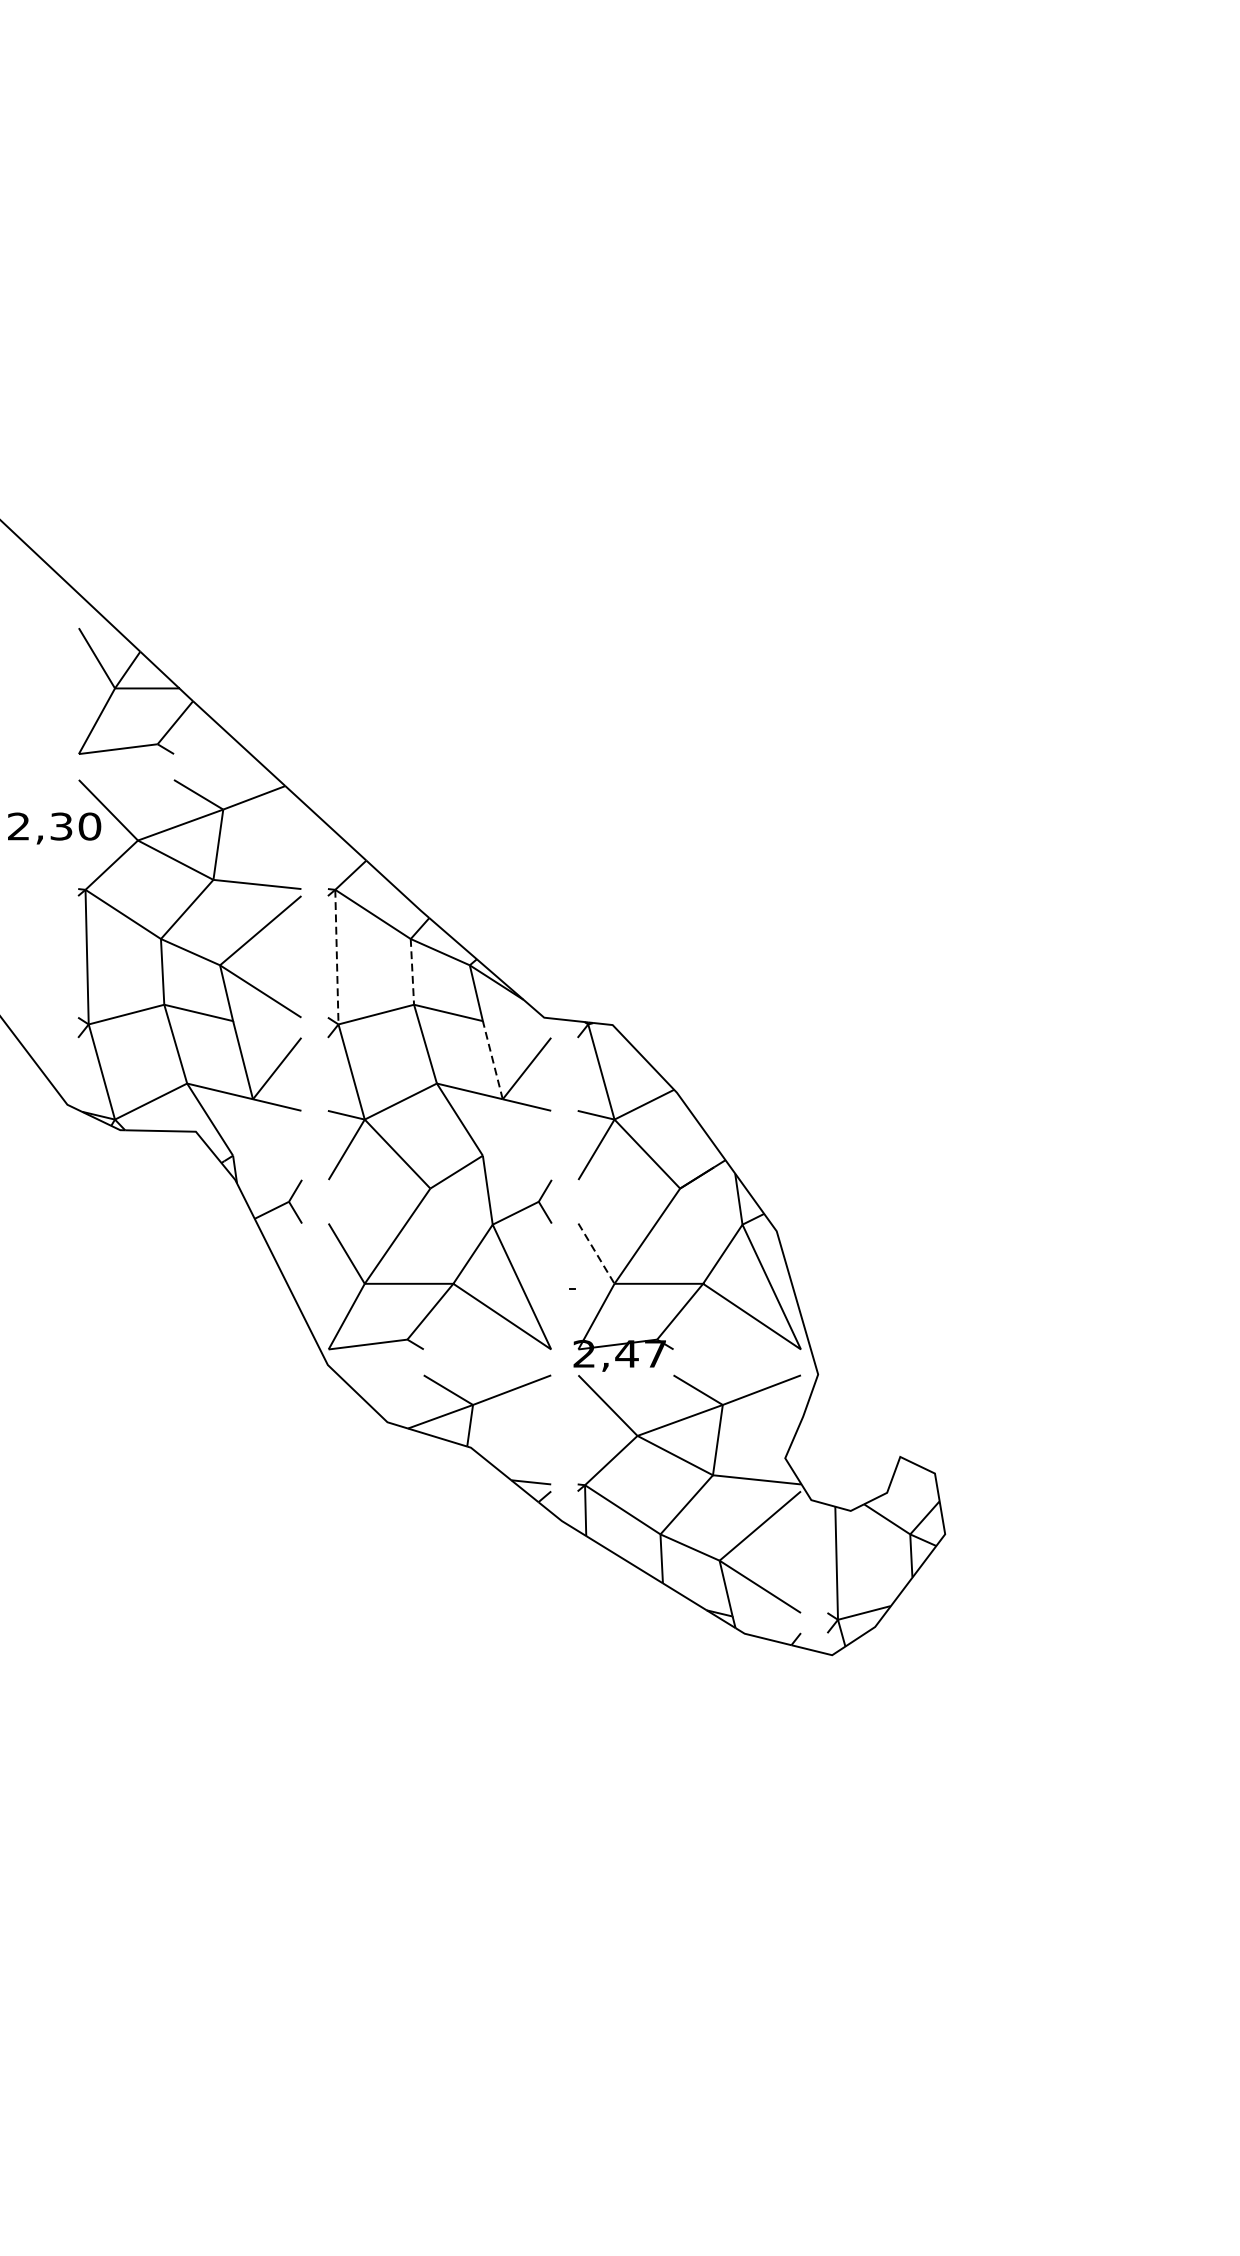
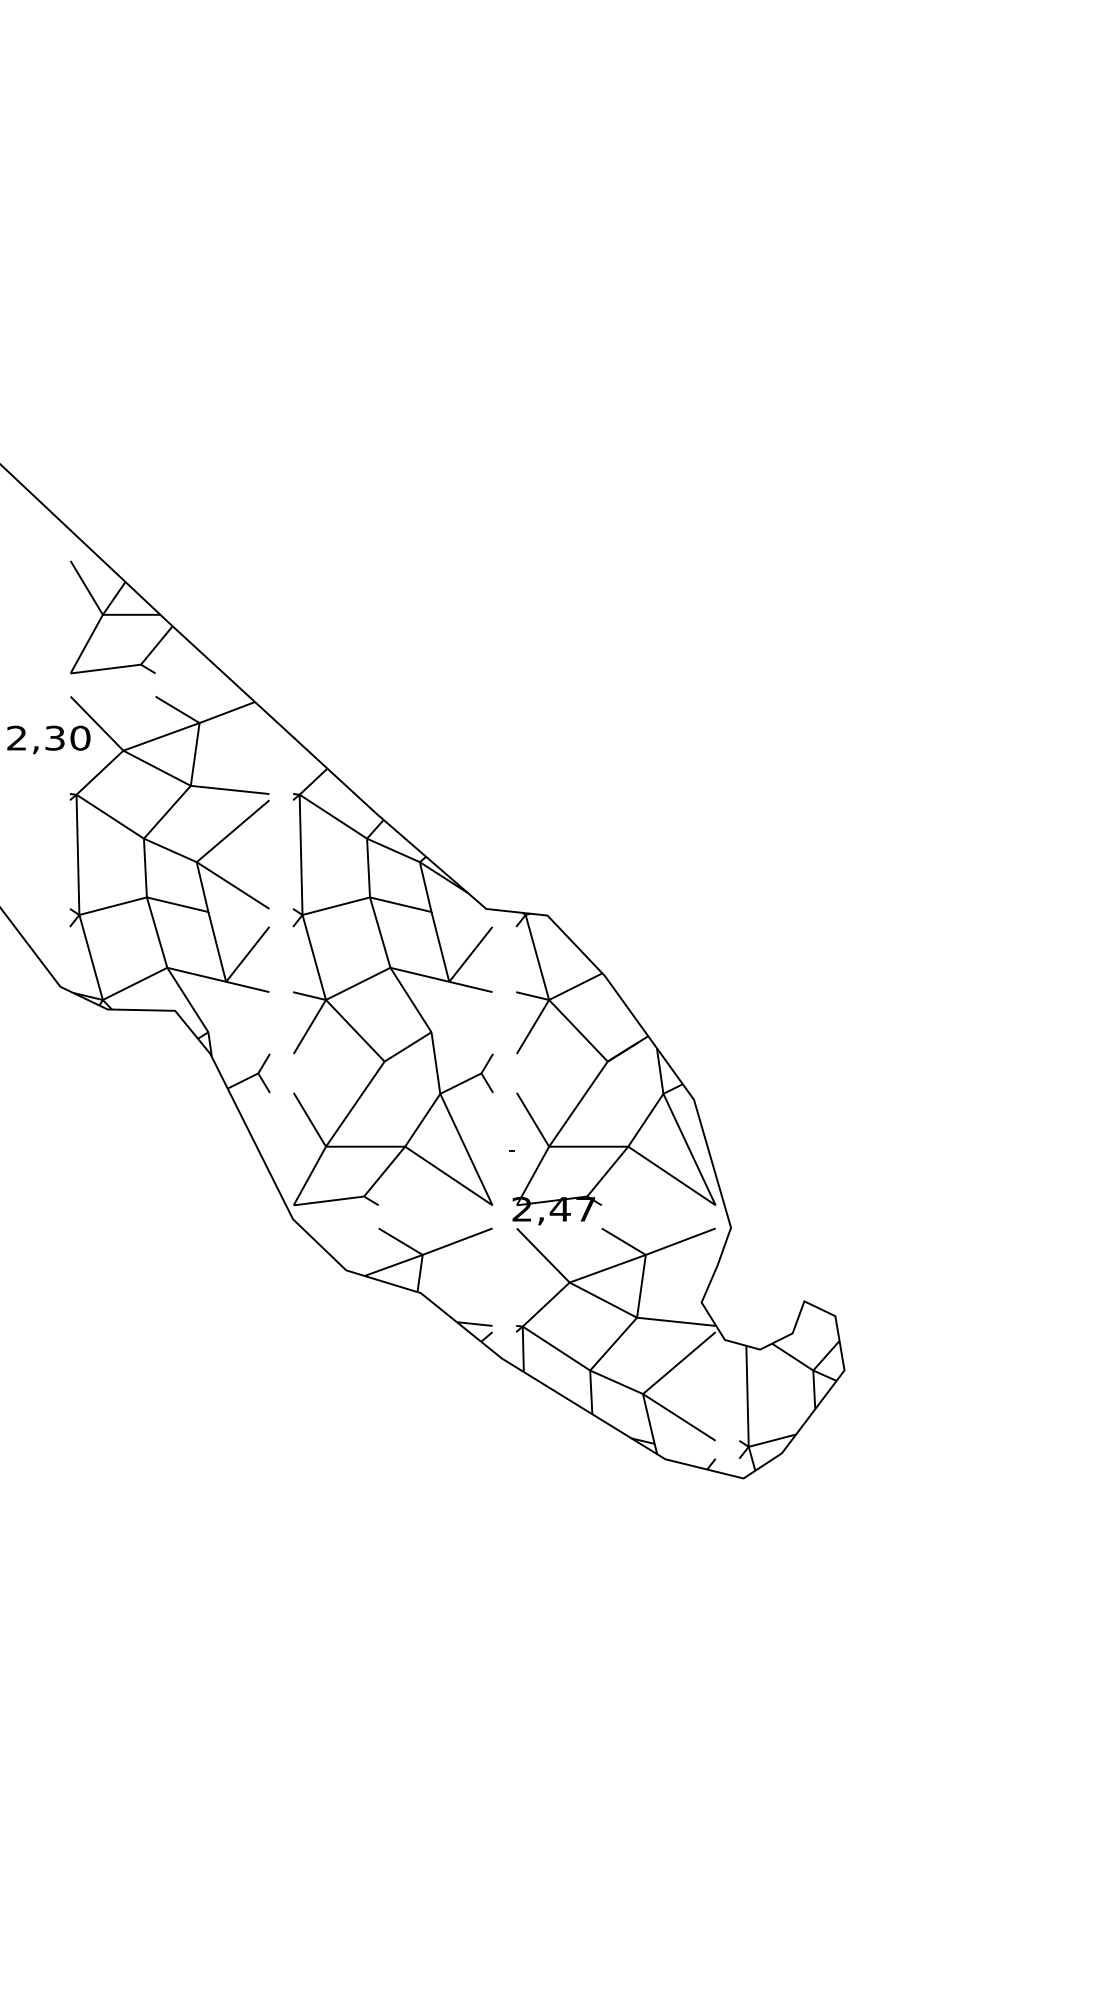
line: (337, 957) -> (301, 855), dashed -> solid
line: (412, 972) -> (368, 868), dashed -> solid
line: (492, 1059) -> (440, 946), dashed -> solid
line: (597, 1254) -> (533, 1120), dashed -> solid

